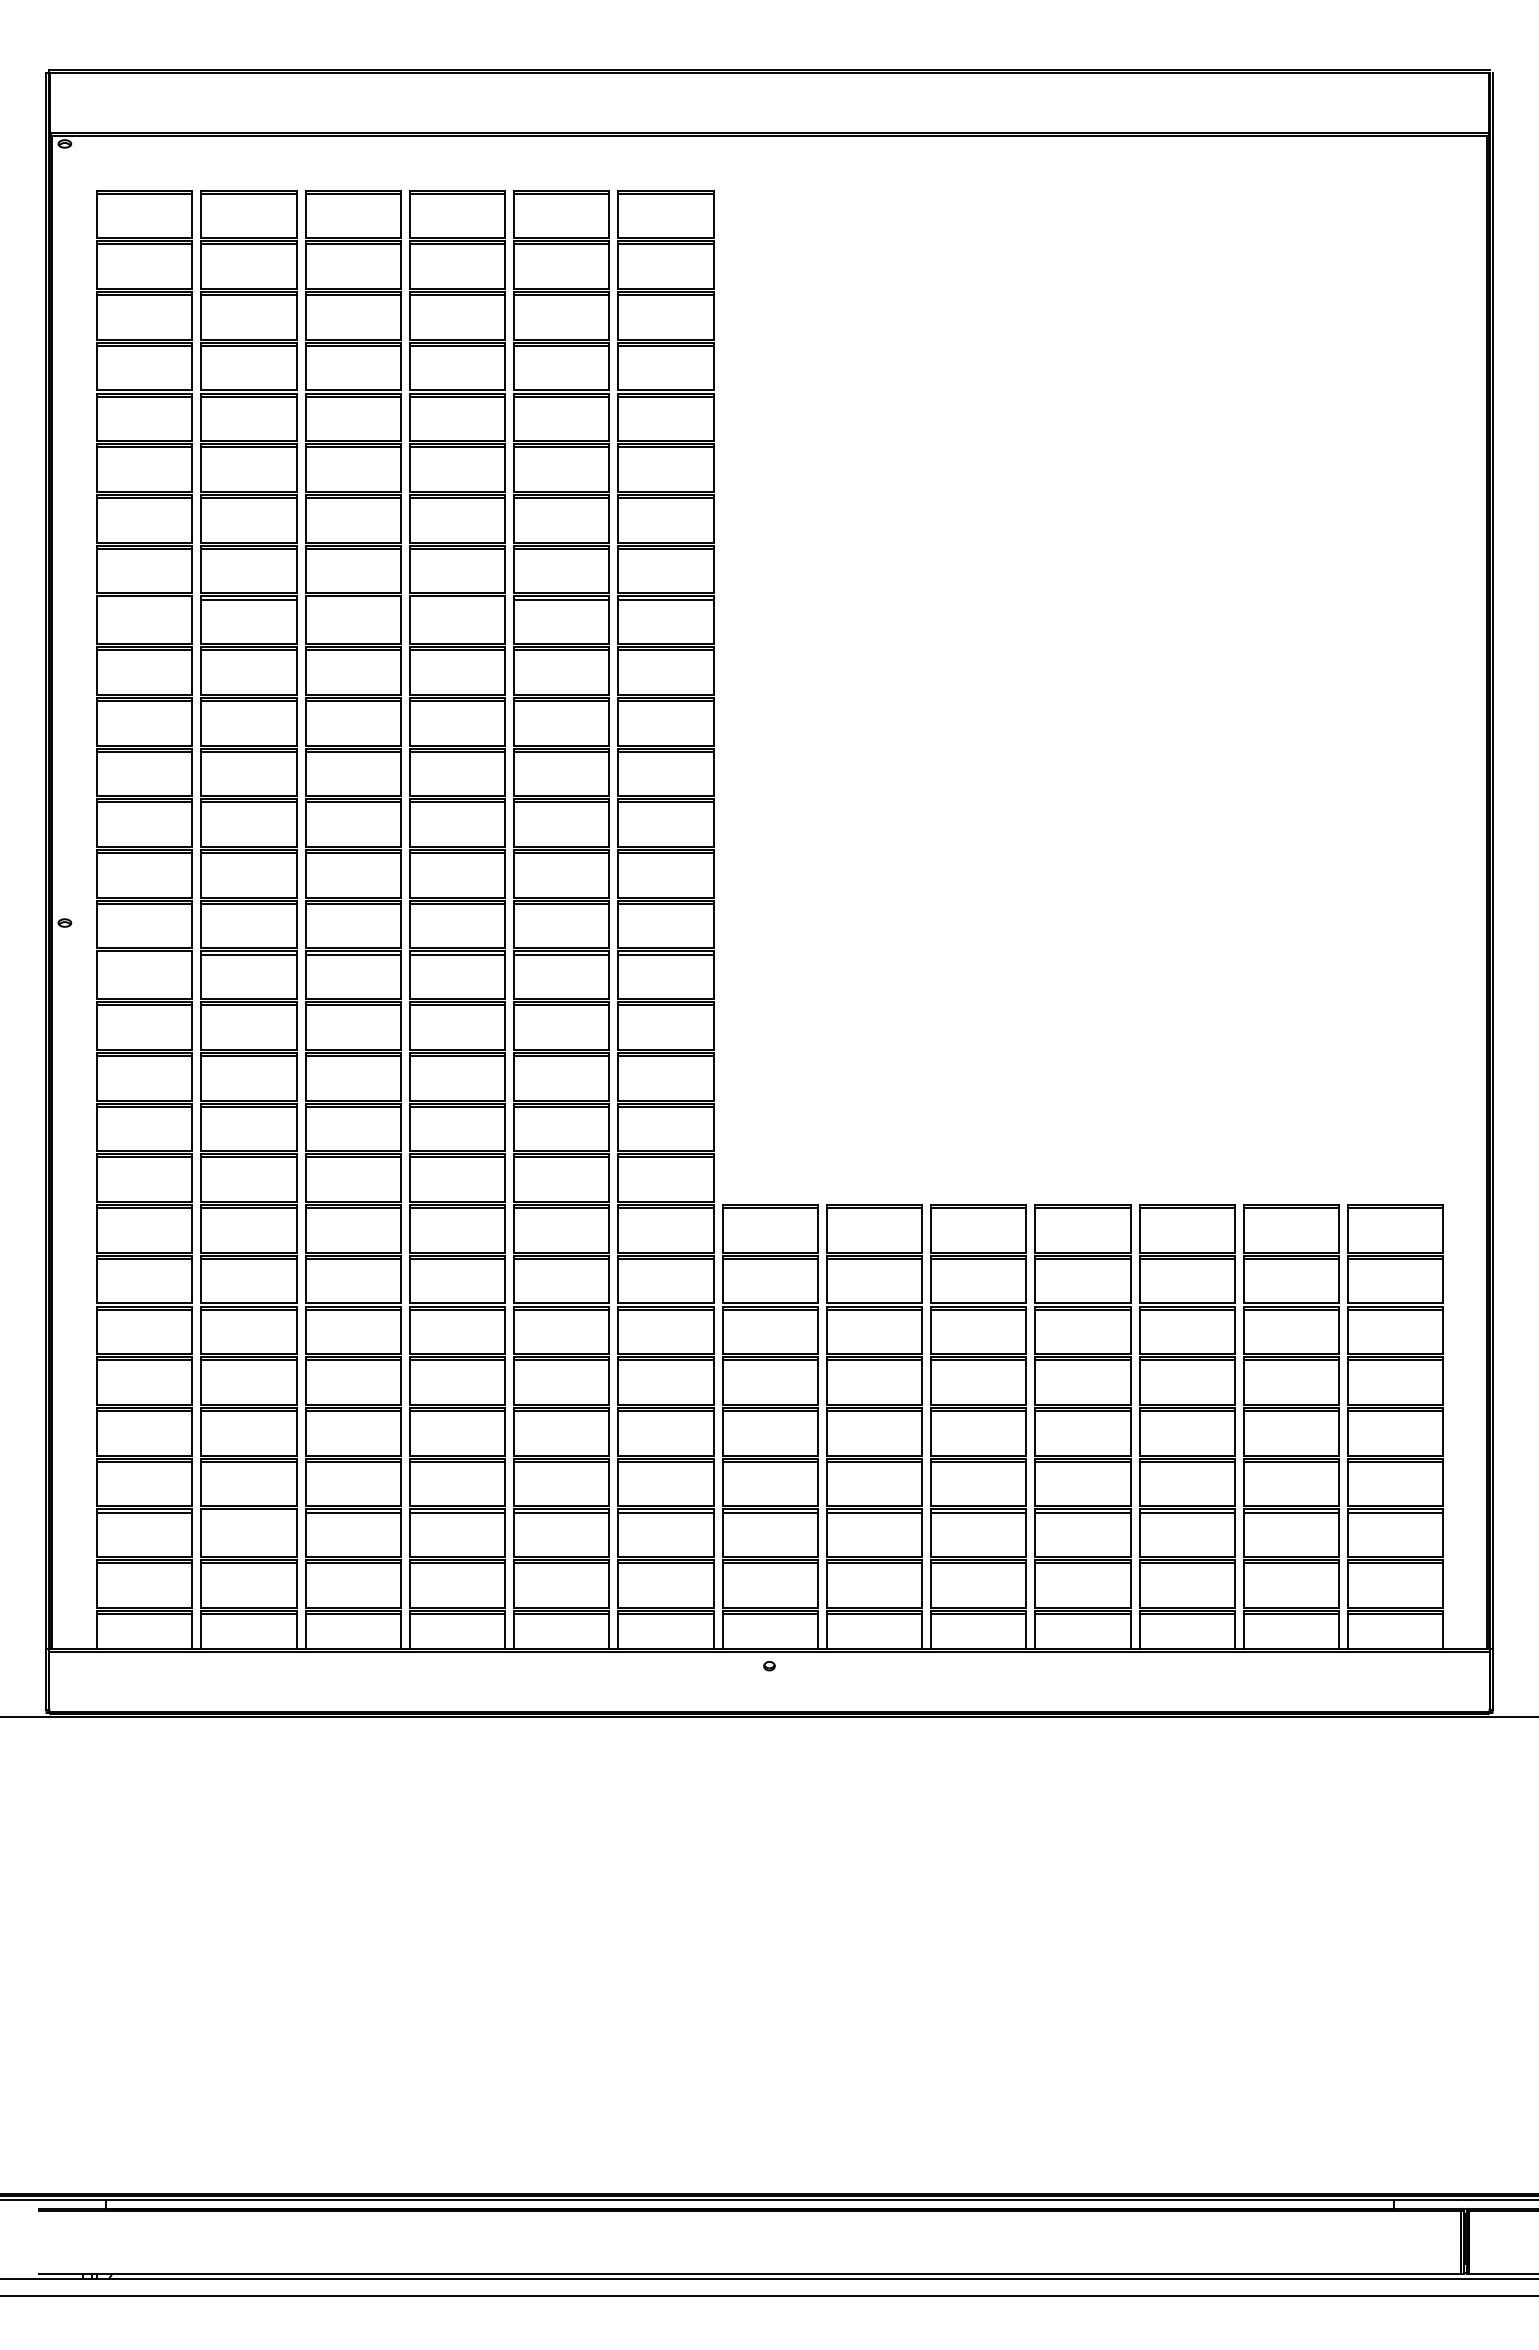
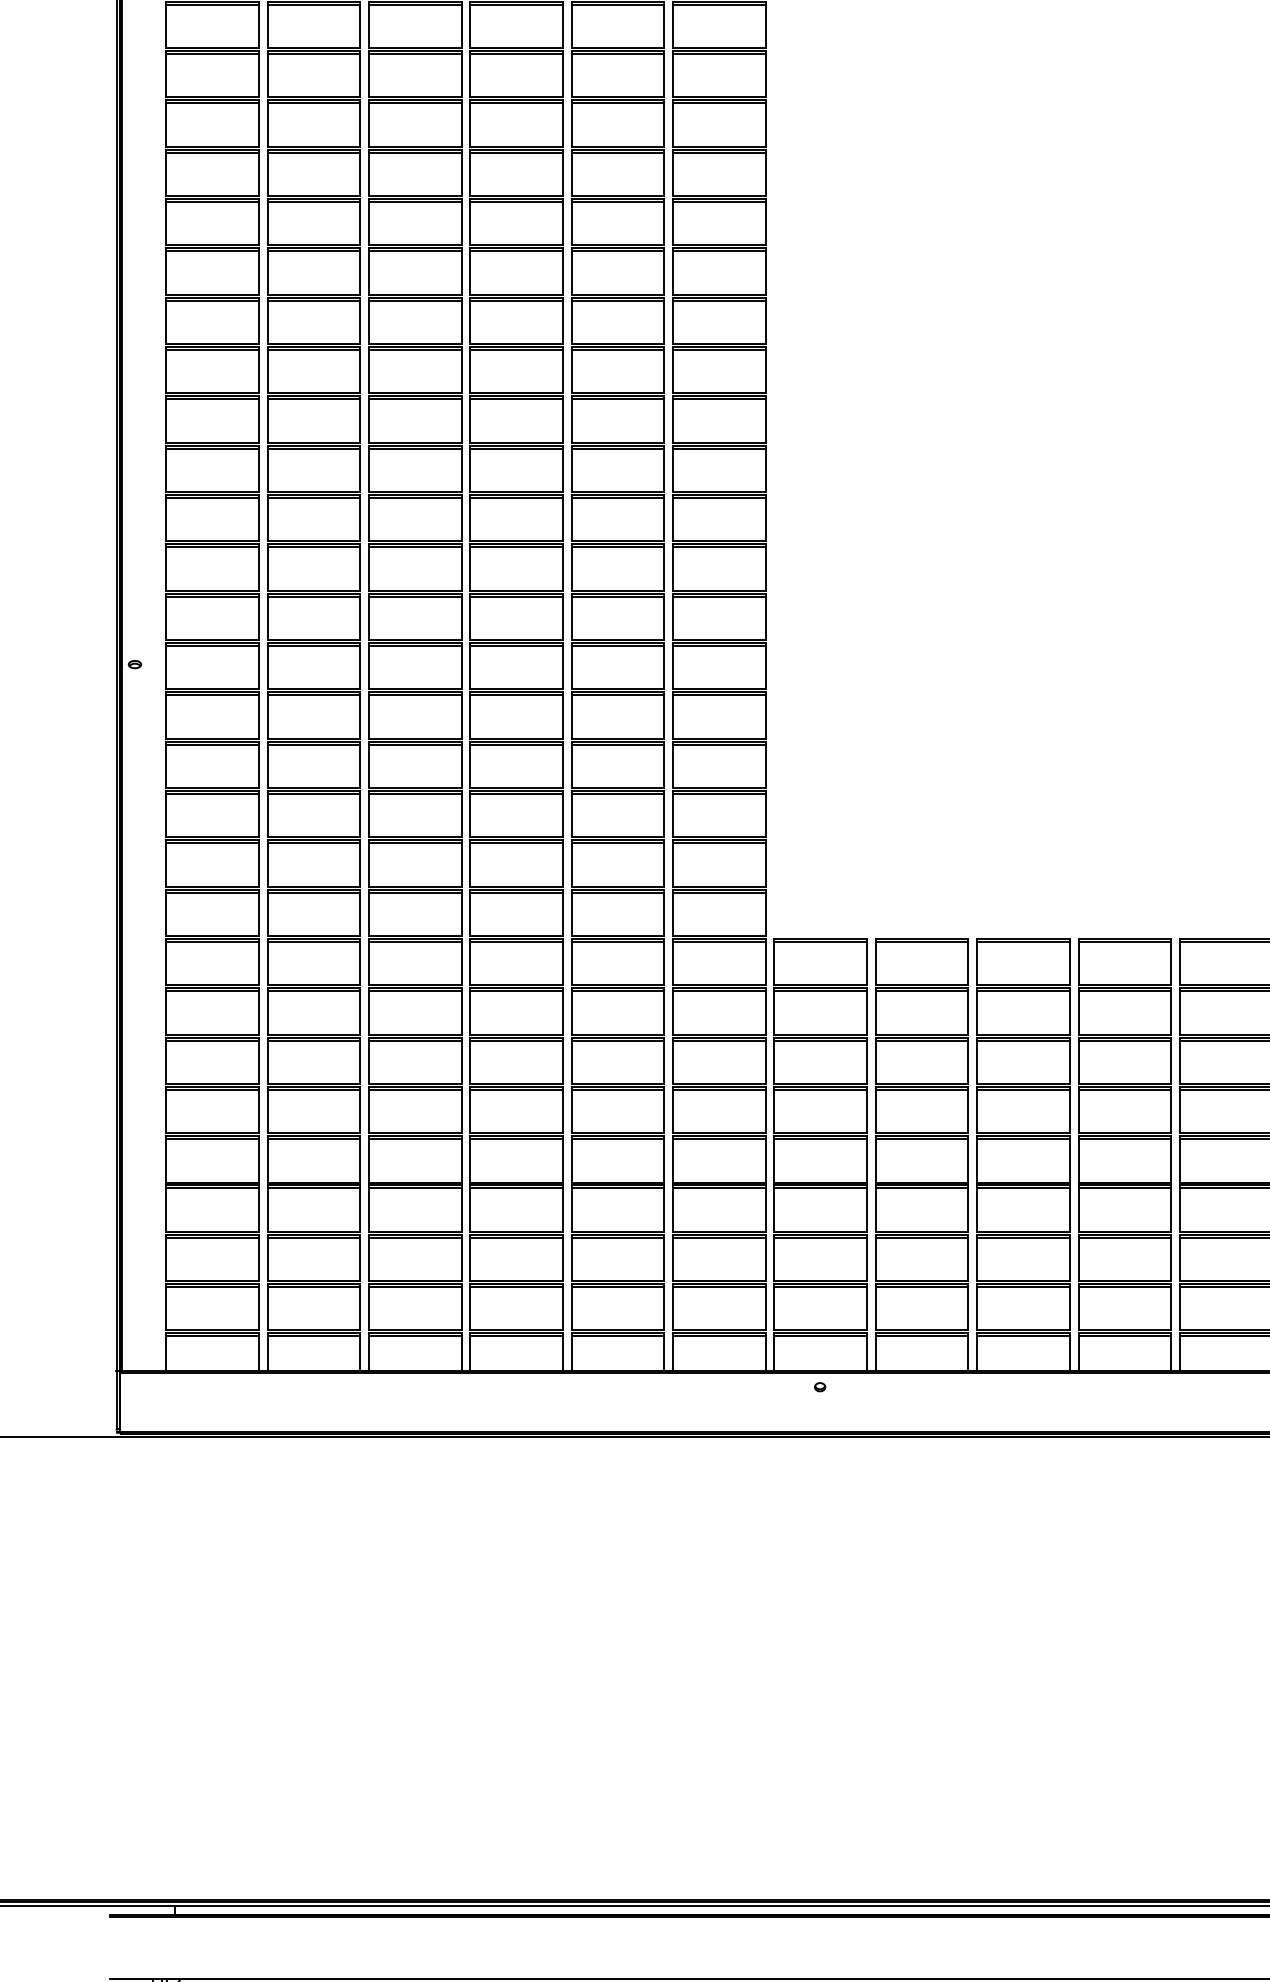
line: (144, 599) -> (212, 349), added
line: (352, 599) -> (414, 349), added
line: (457, 599) -> (516, 349), added
line: (144, 954) -> (212, 695), added
line: (248, 1512) -> (313, 1237), added

